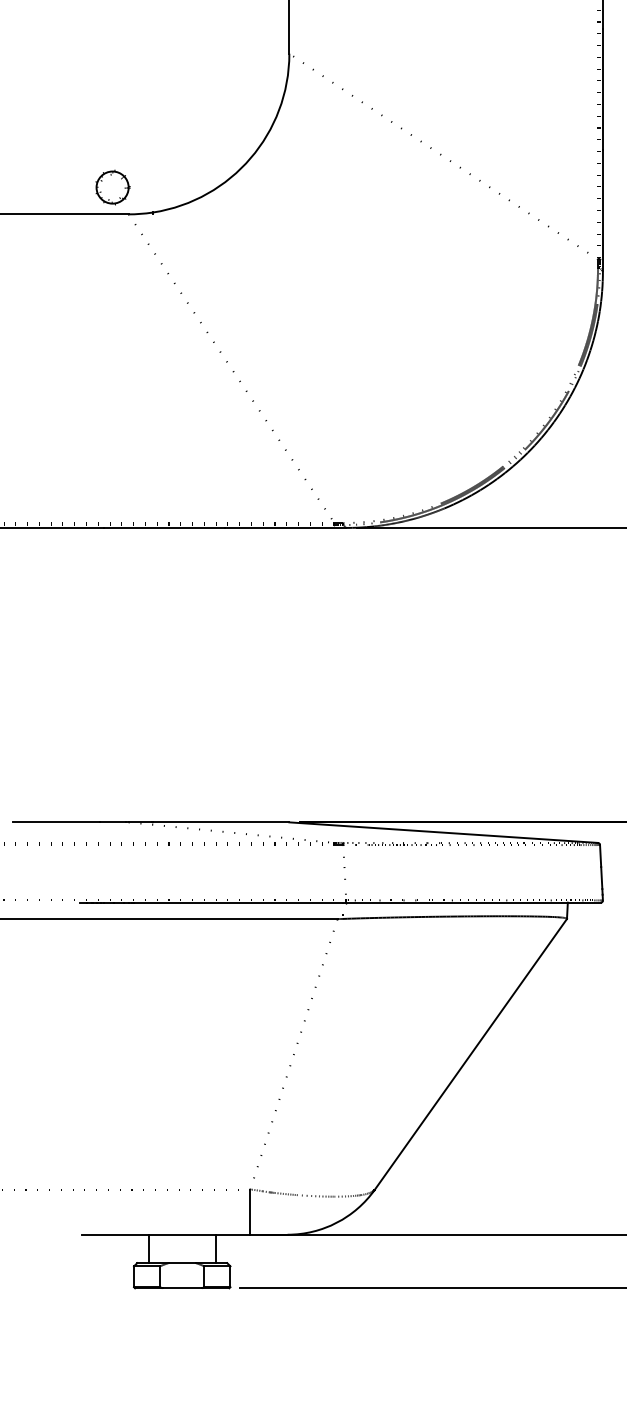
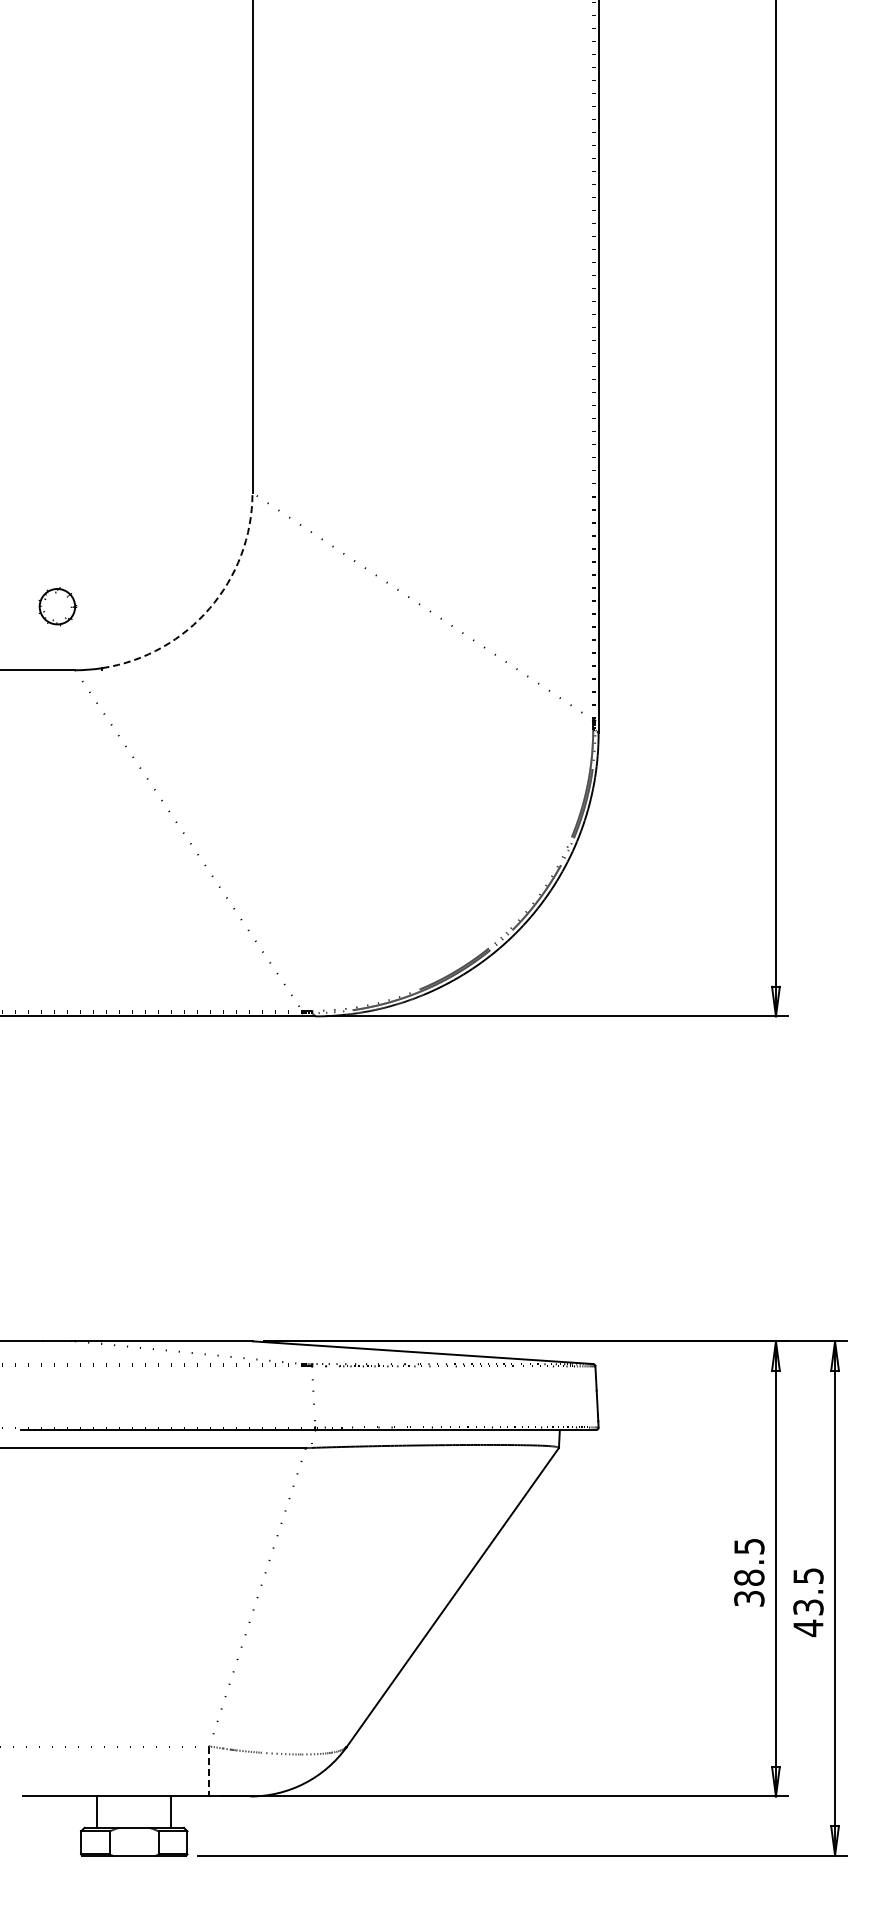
arc: (250, 158) -> (209, 608), solid -> dashed
part: (112, 187) -> (57, 606), moved
line: (250, 1212) -> (209, 1771), solid -> dashed

